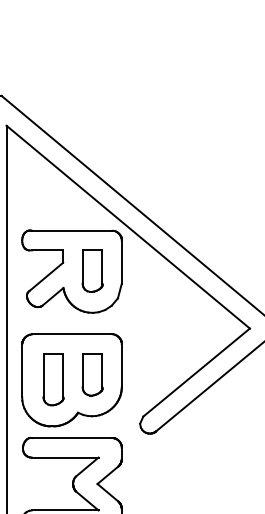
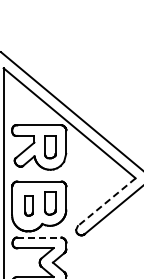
line: (196, 373) -> (106, 202), solid -> dashed
part: (52, 378) -> (28, 205), size x0.7
line: (72, 437) -> (39, 237), solid -> dashed

